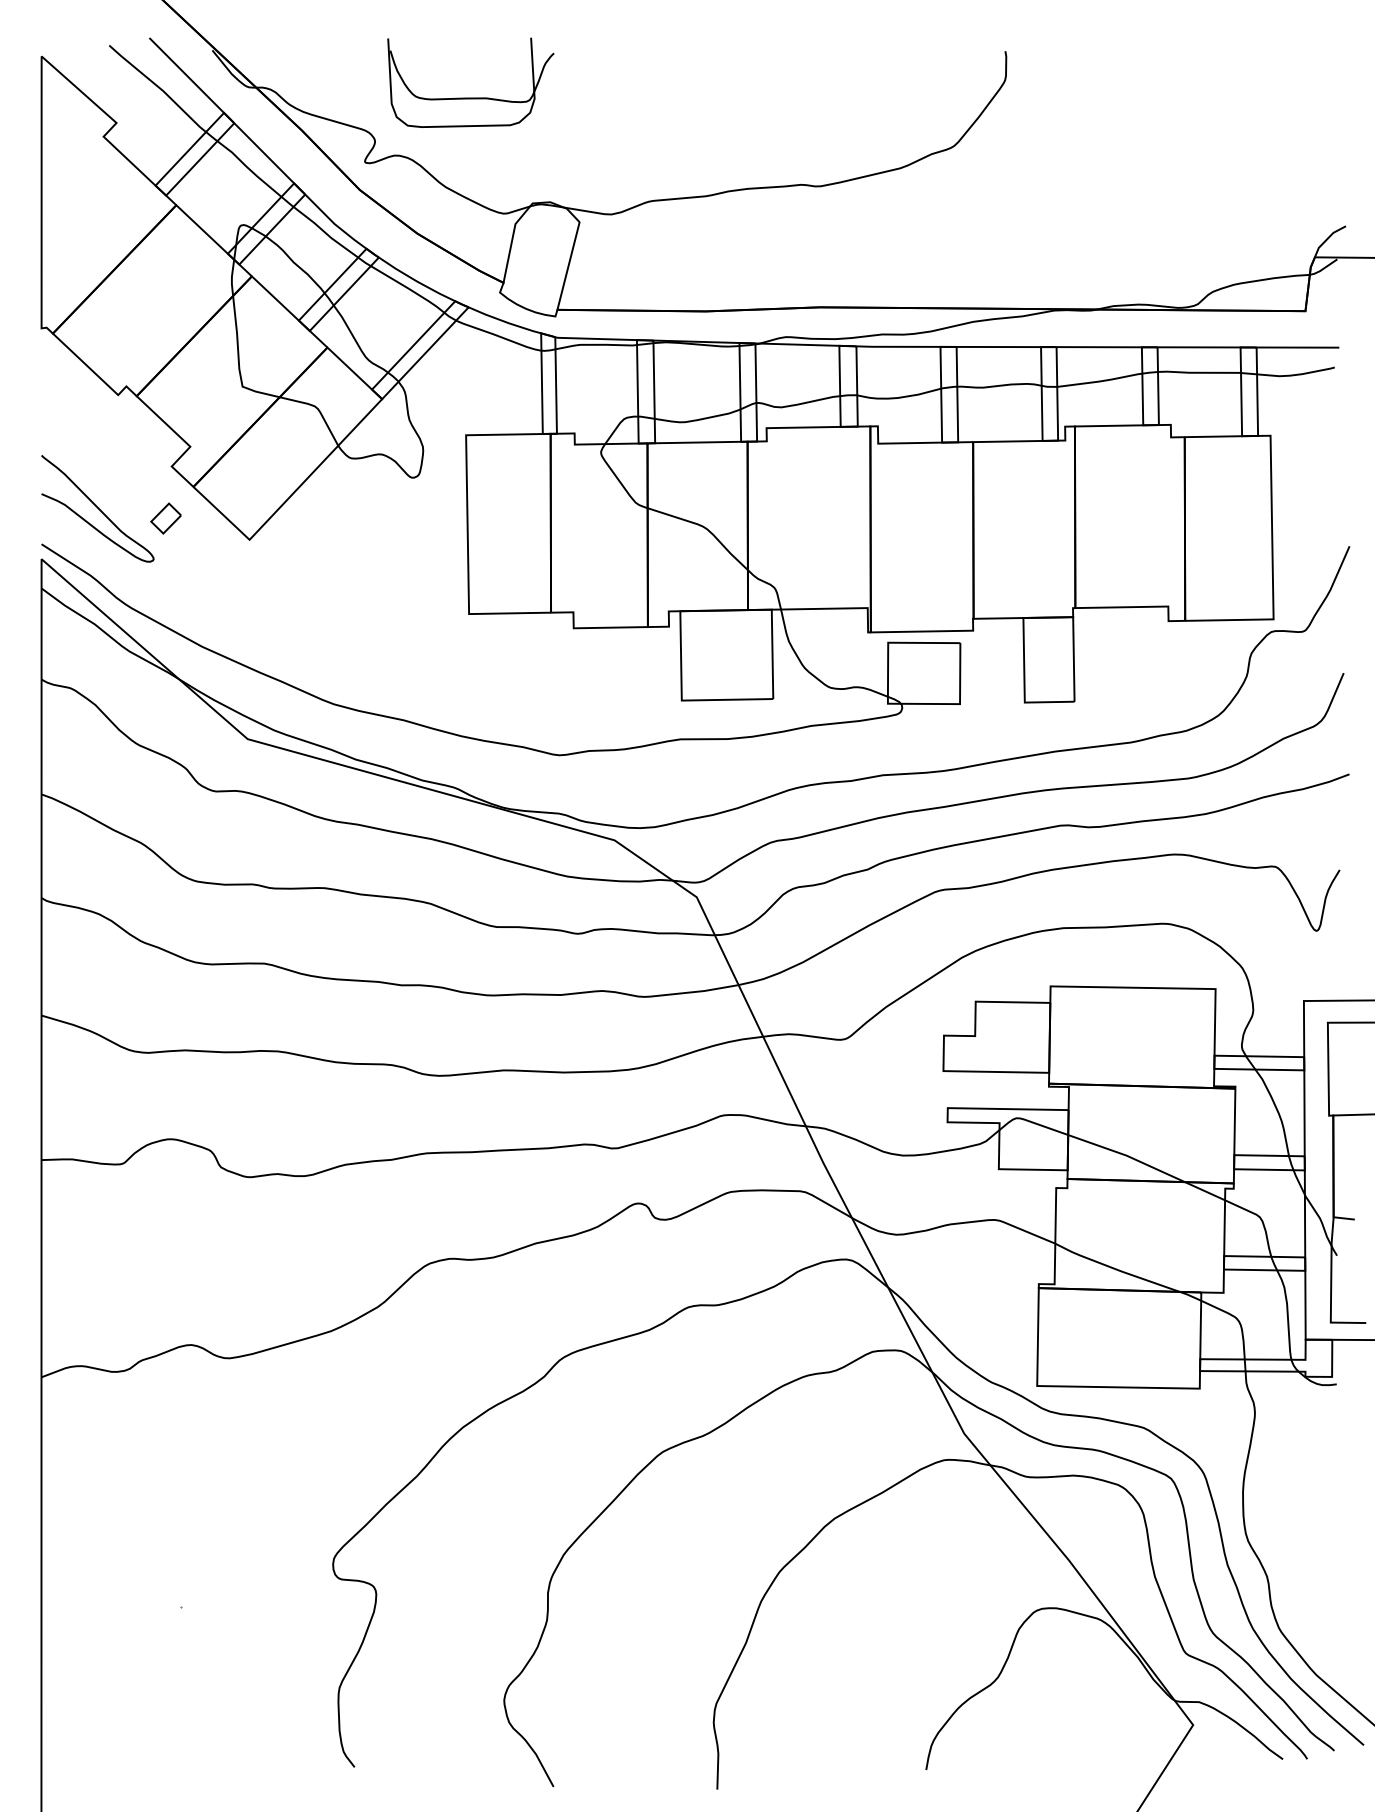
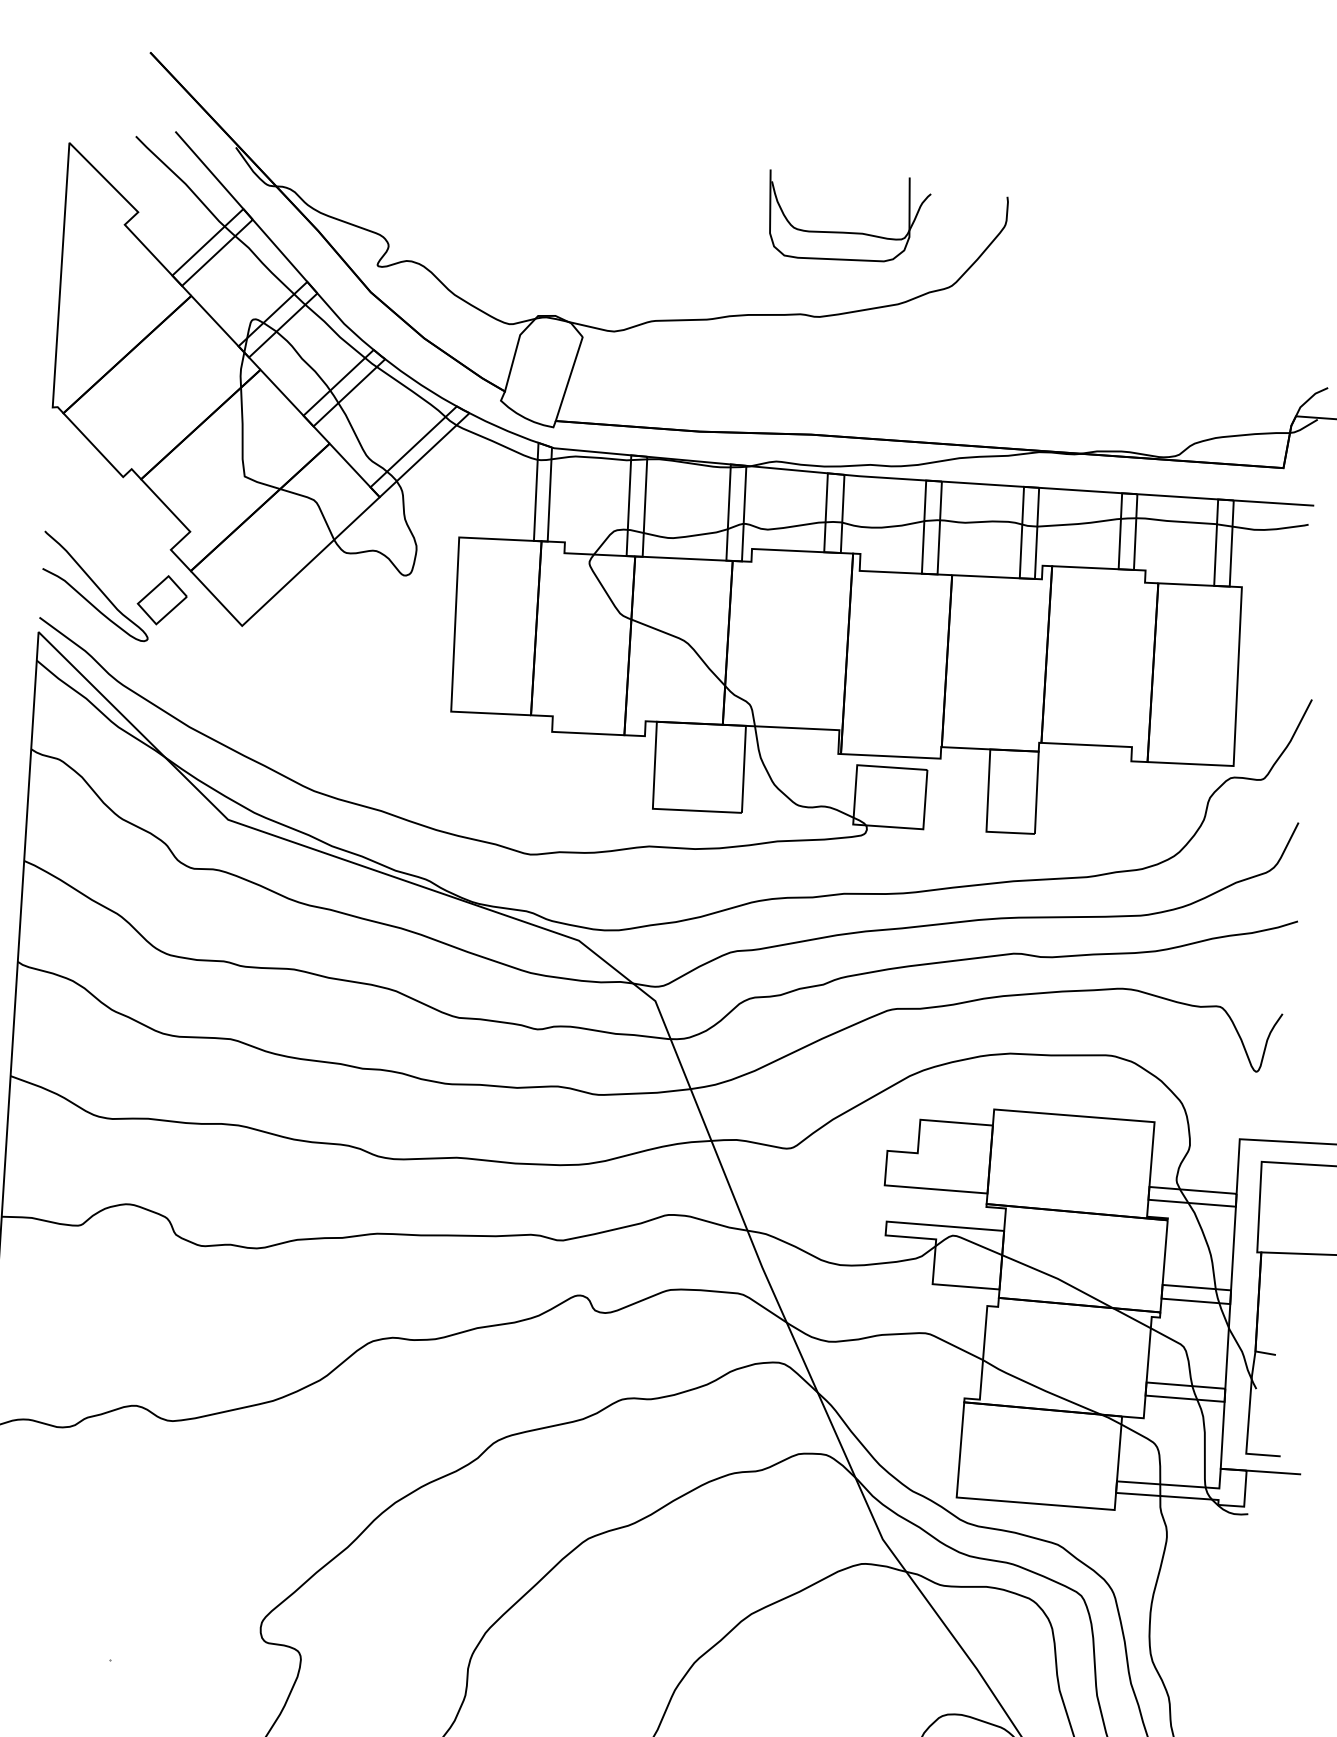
part: (470, 97) -> (847, 231), moved
part: (165, 518) -> (161, 600), size x1.67

